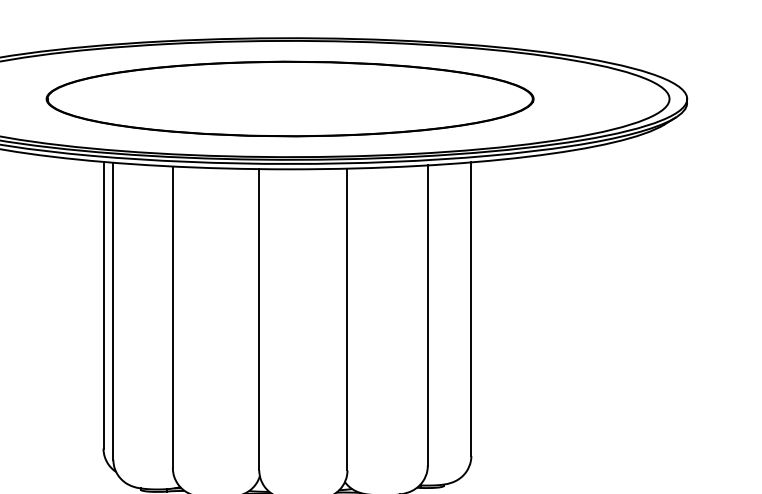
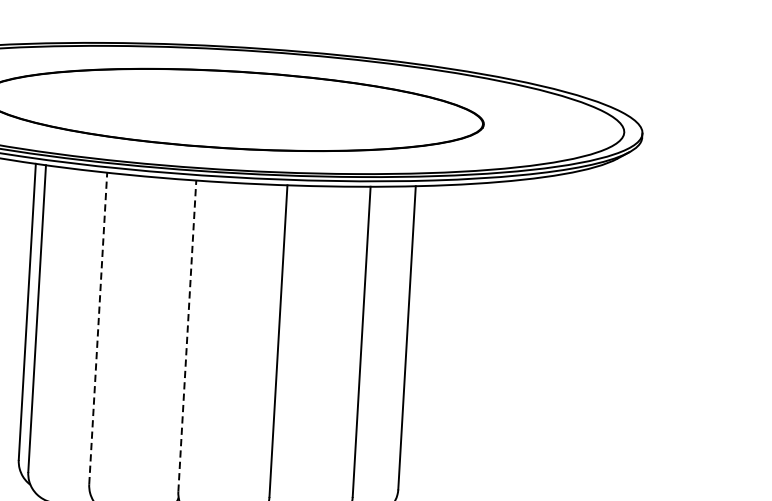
line: (172, 317) -> (97, 328), solid -> dashed
line: (259, 319) -> (187, 335), solid -> dashed

